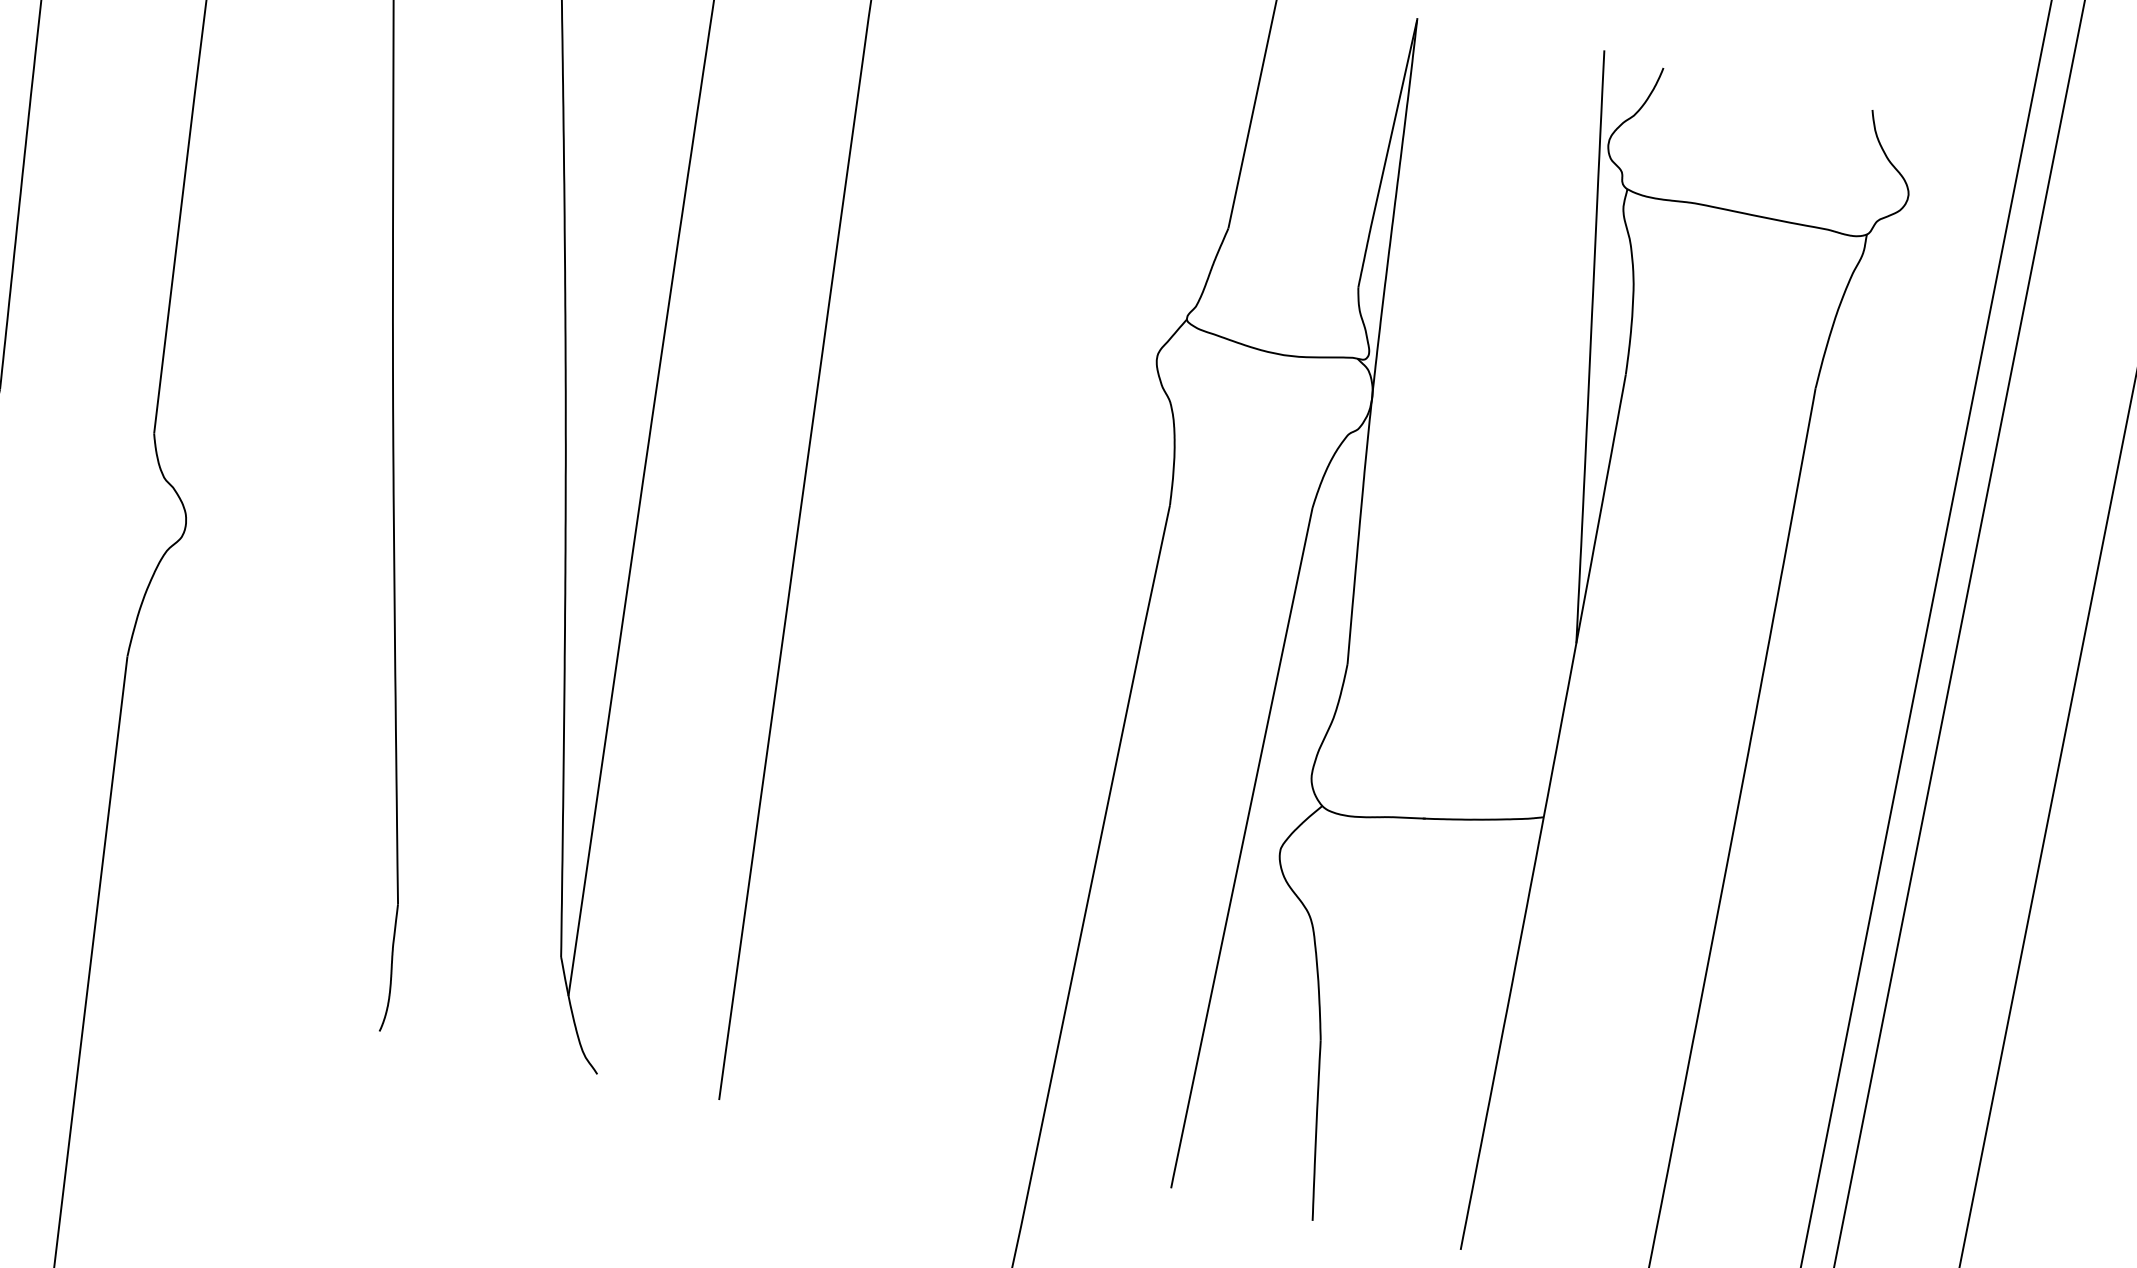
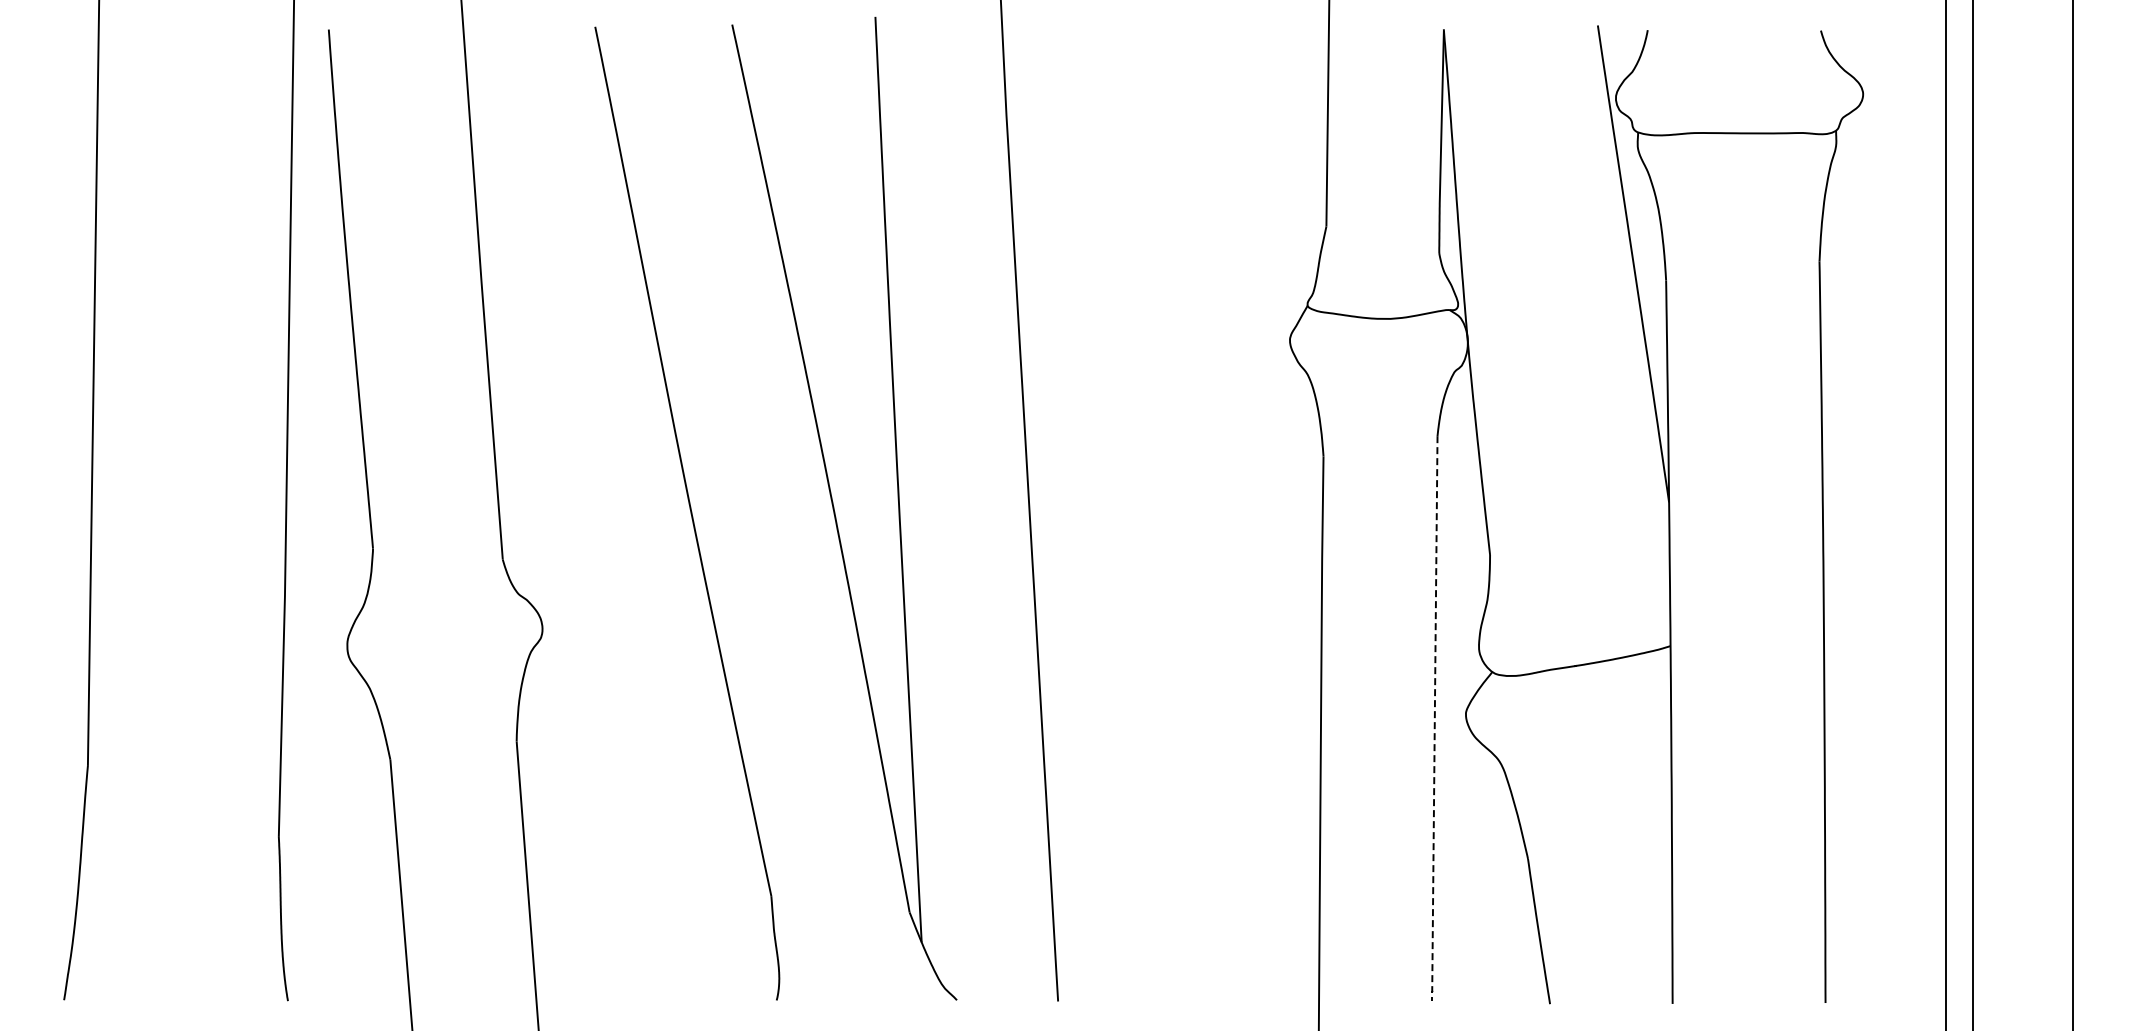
line: (1241, 849) -> (1434, 719), solid -> dashed

